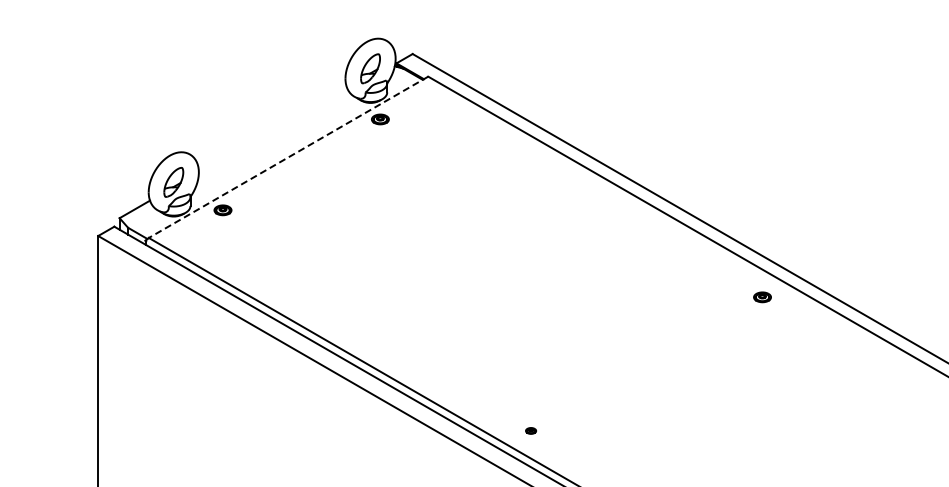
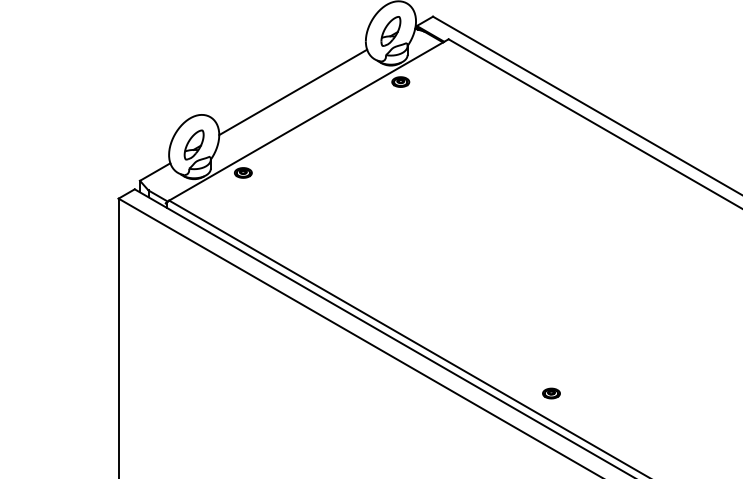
line: (272, 129) -> (292, 92), added
line: (288, 157) -> (308, 120), dashed -> solid
part: (530, 430) -> (550, 393), size x1.67

